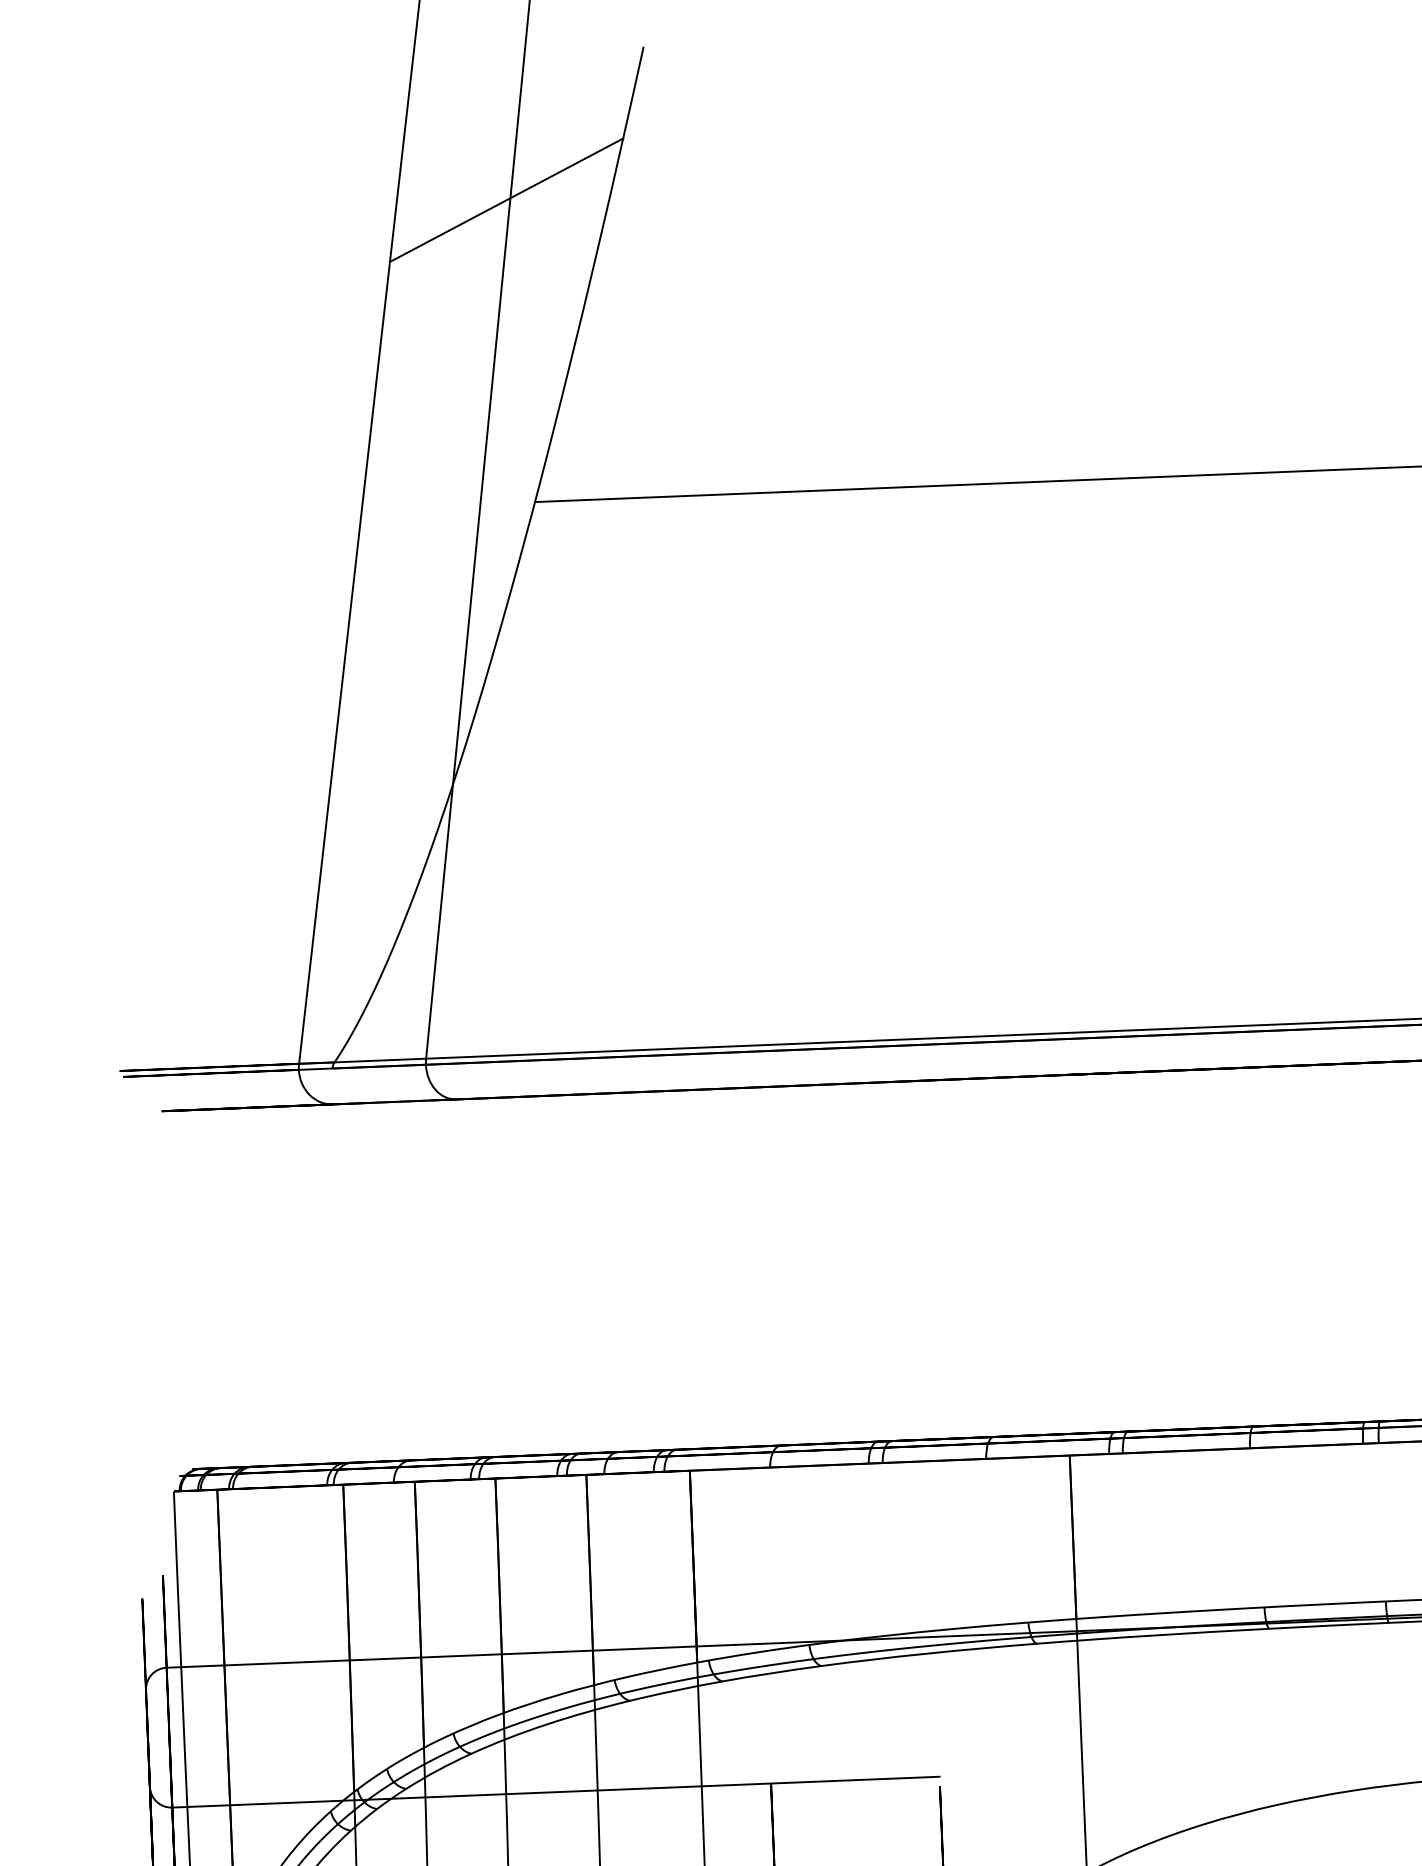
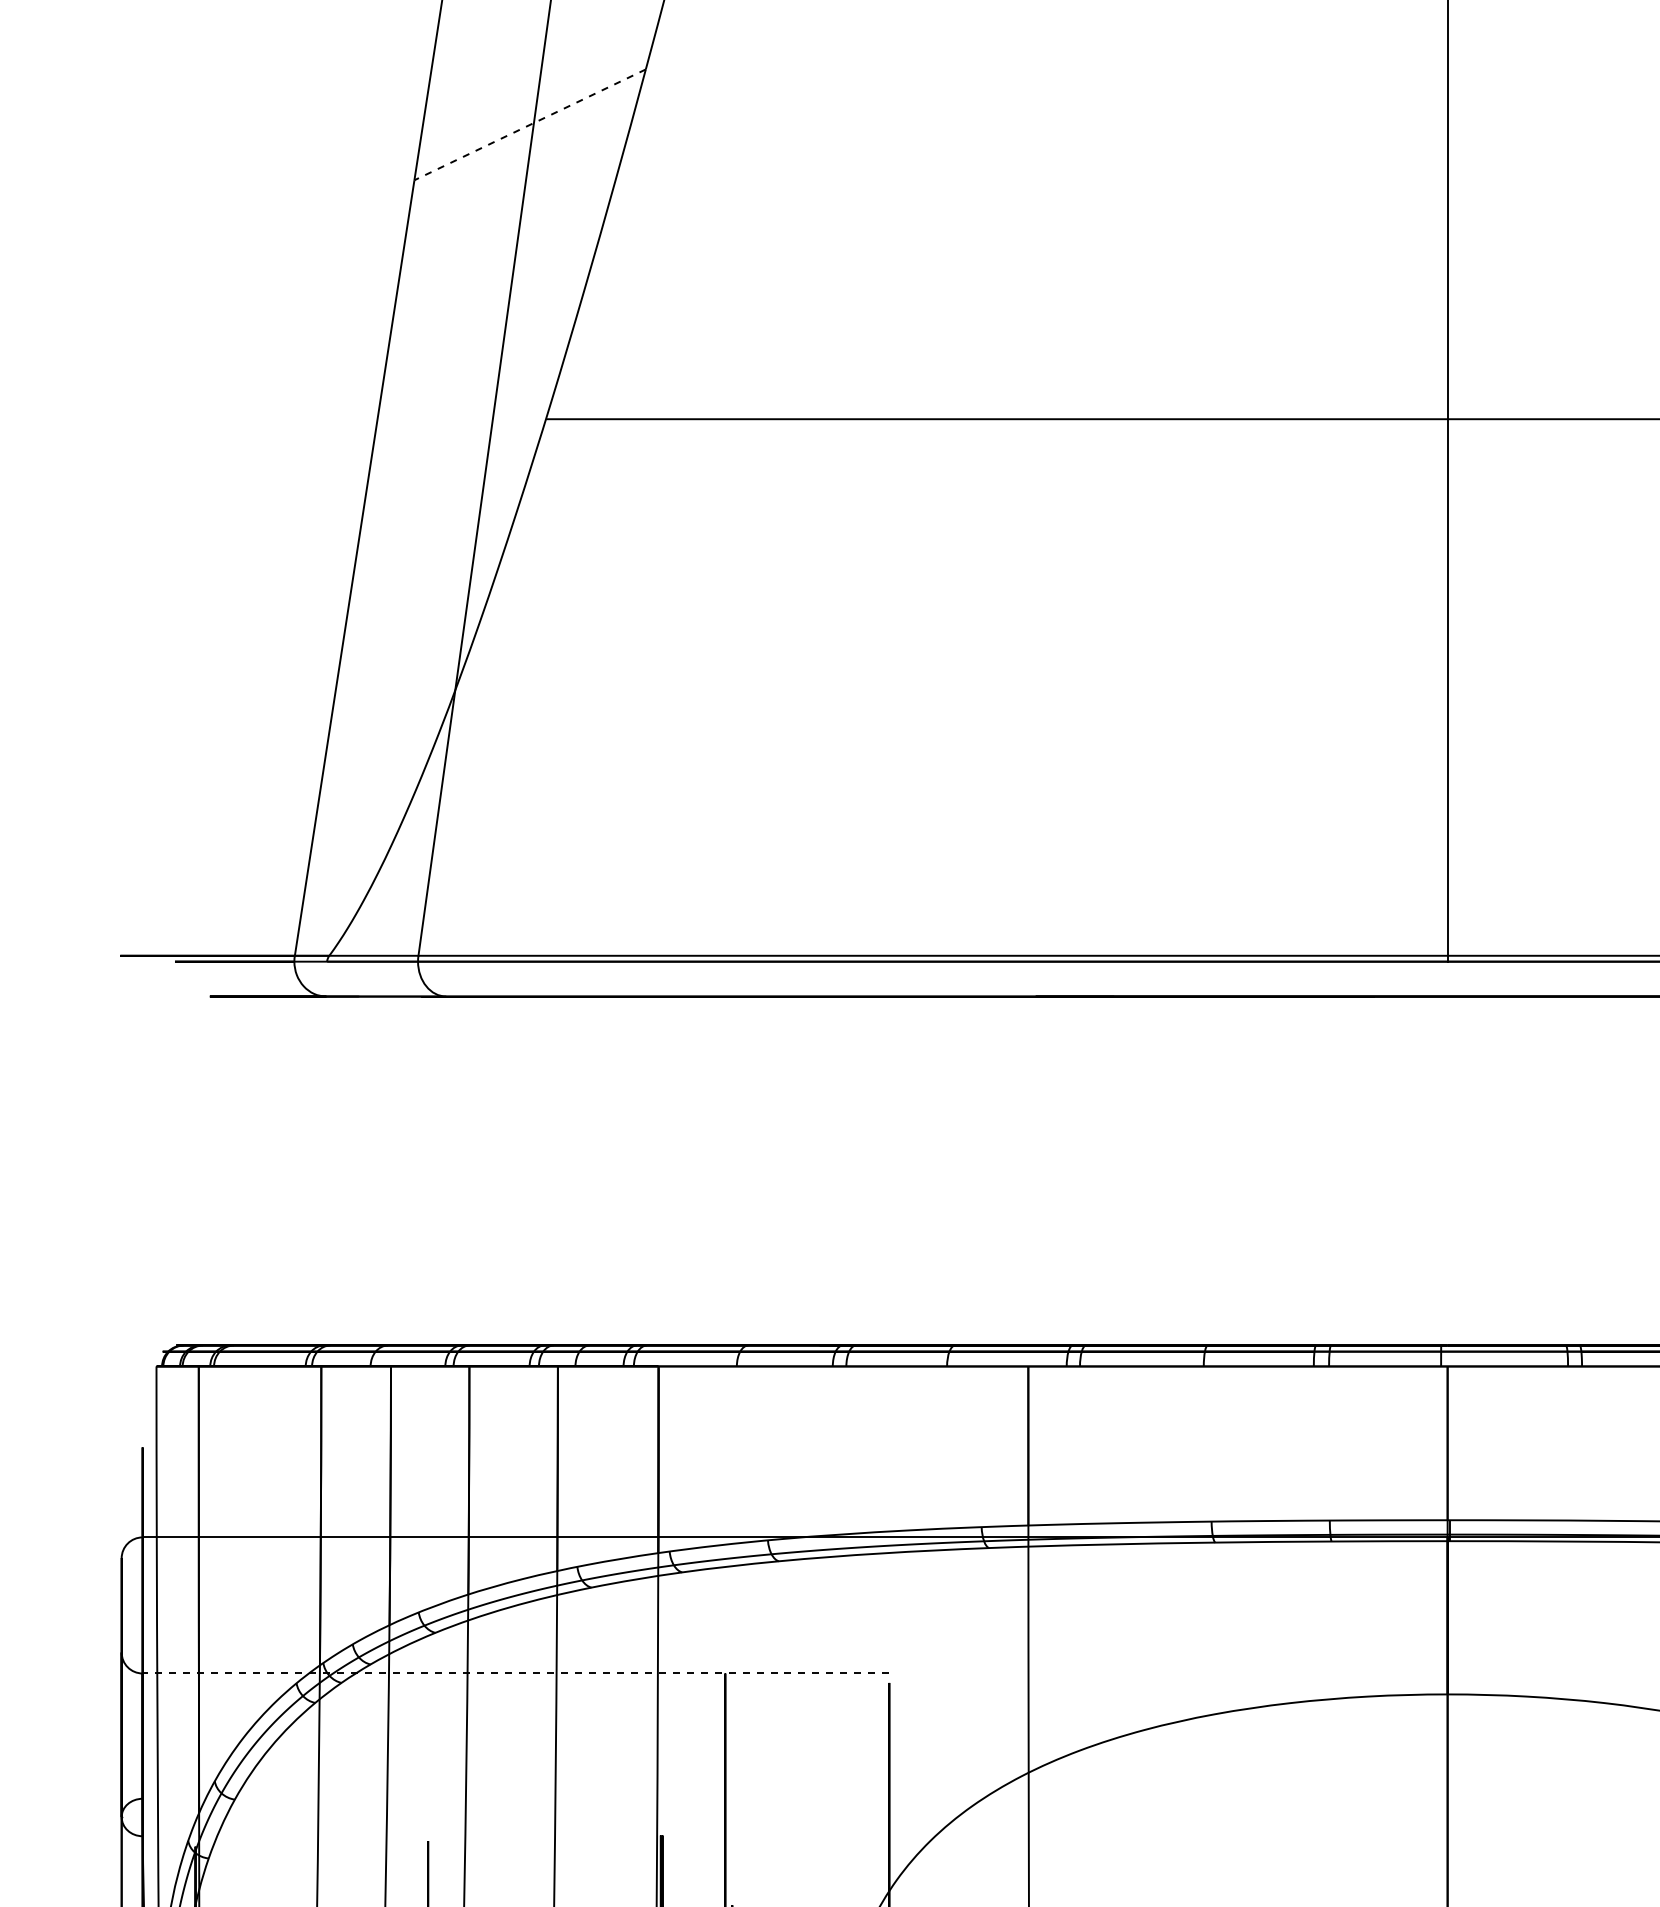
line: (505, 200) -> (529, 125), solid -> dashed
line: (555, 1792) -> (515, 1673), solid -> dashed

